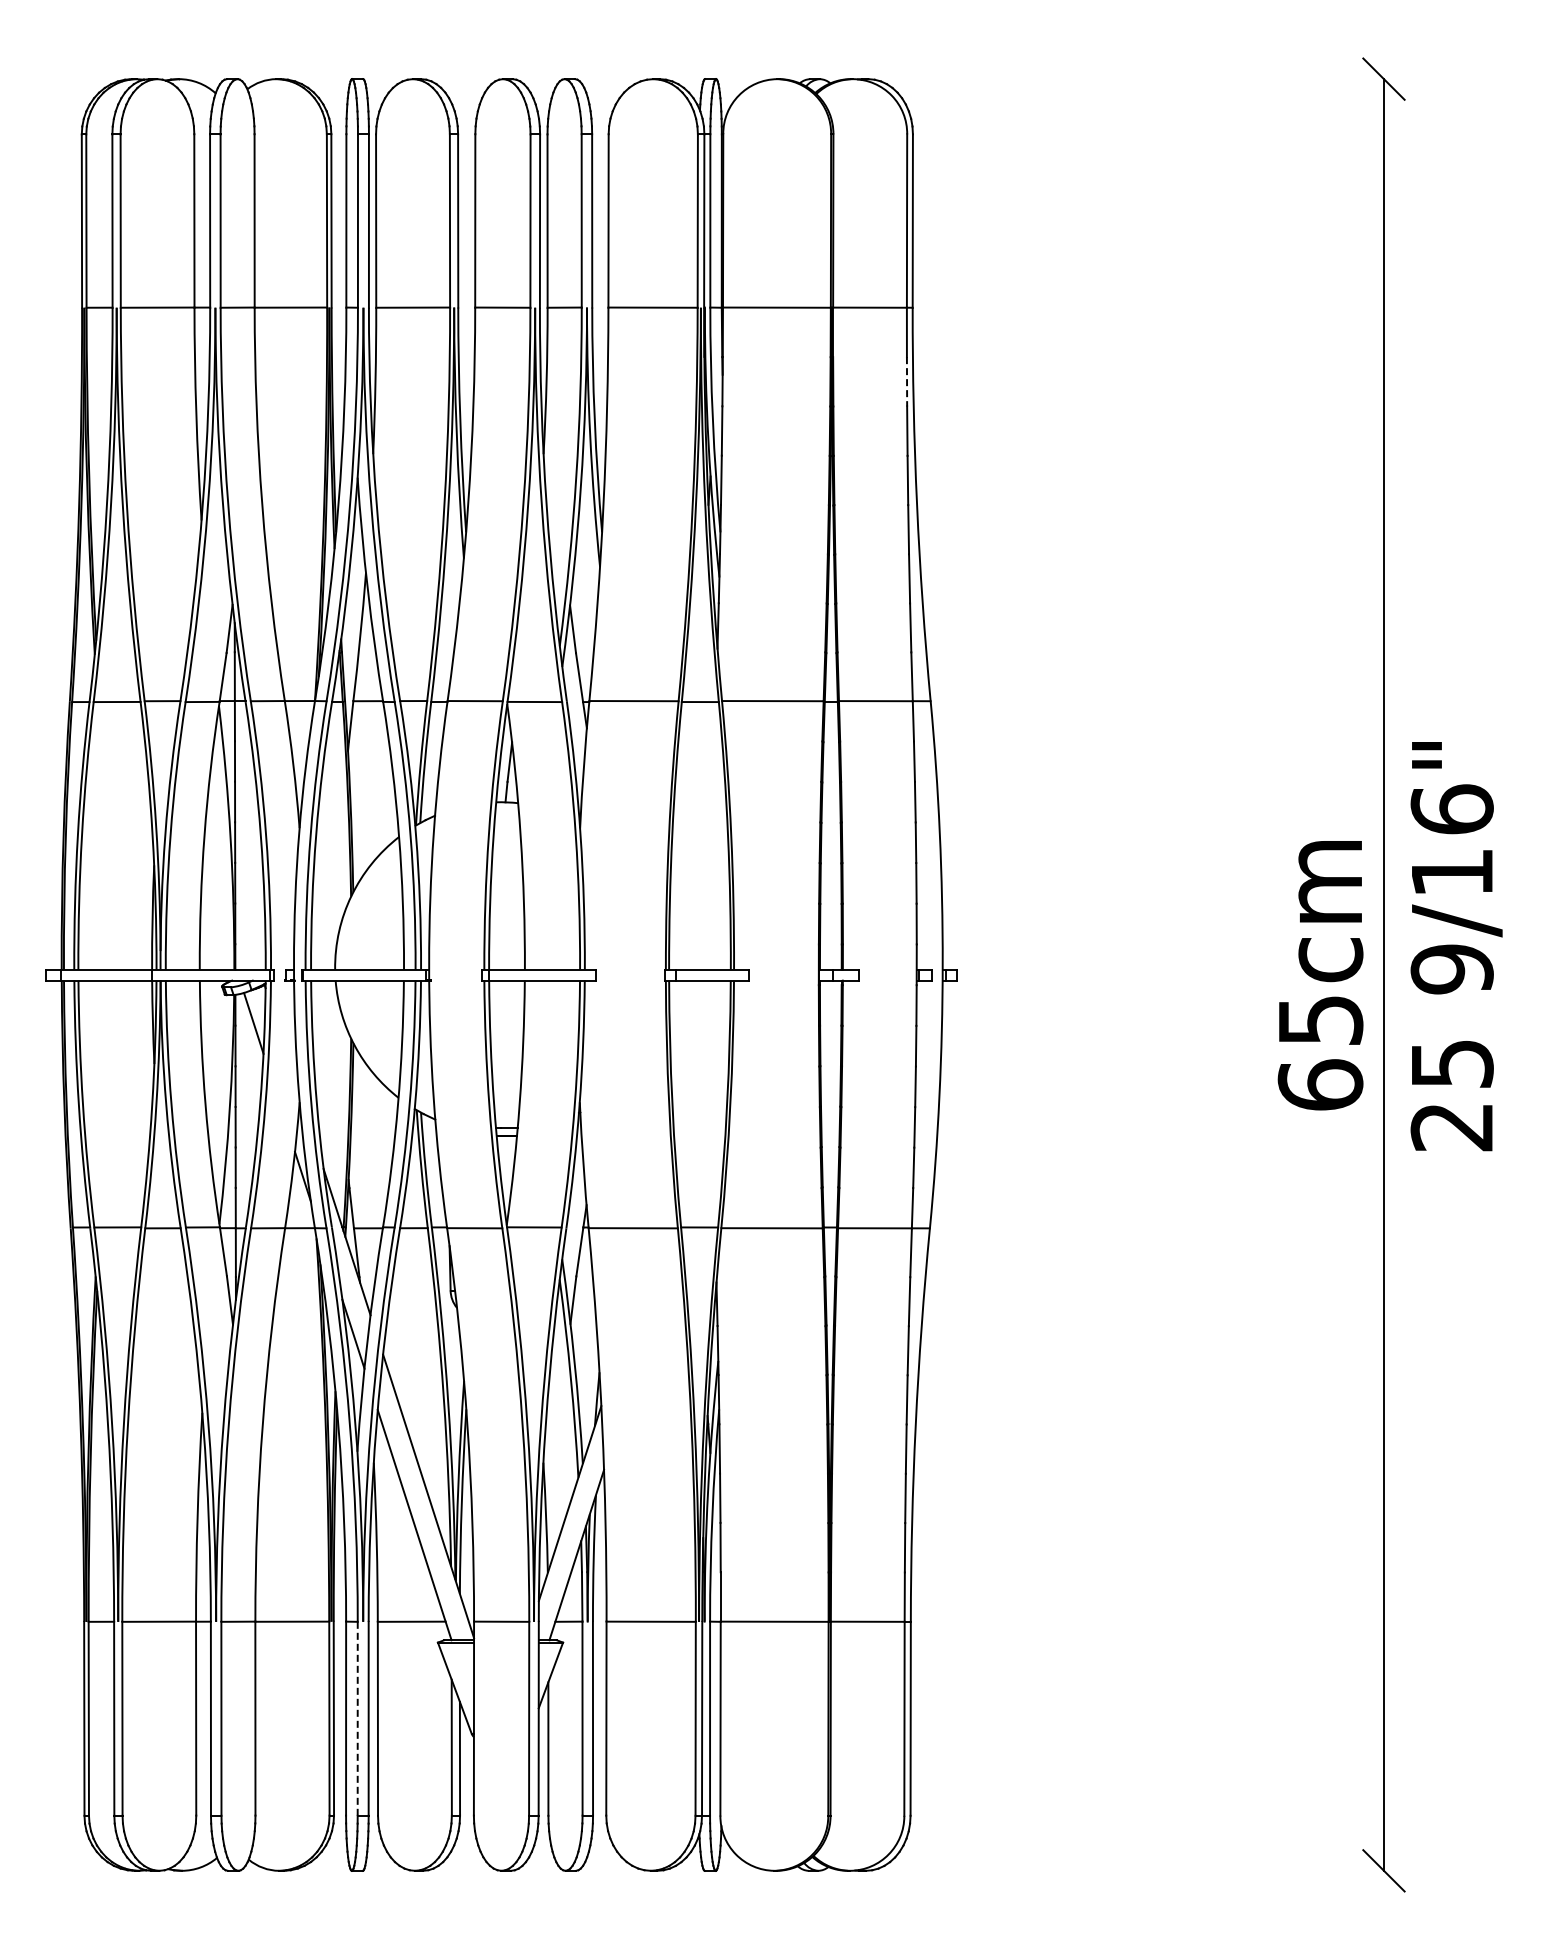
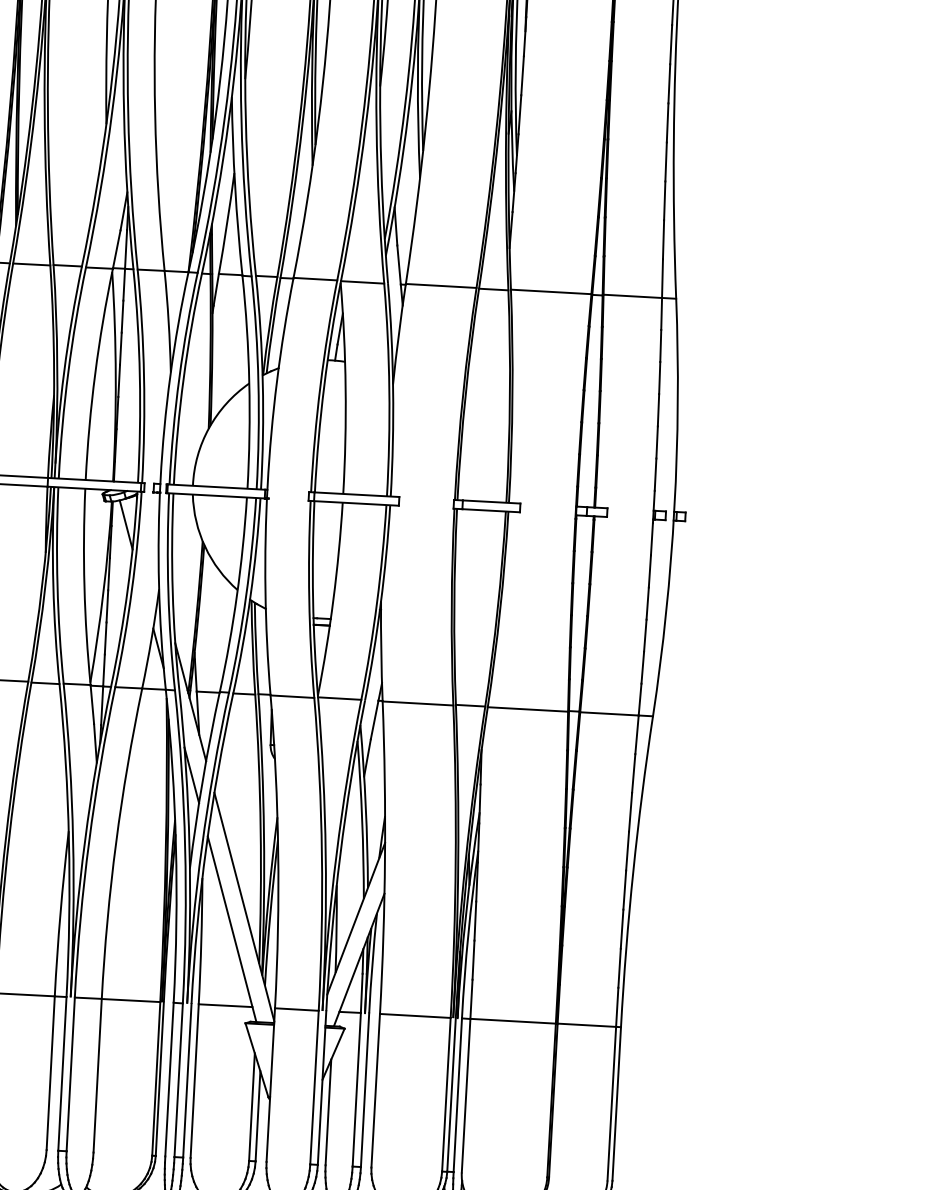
line: (907, 381) -> (671, 44), dashed -> solid
line: (357, 1718) -> (178, 1080), dashed -> solid

